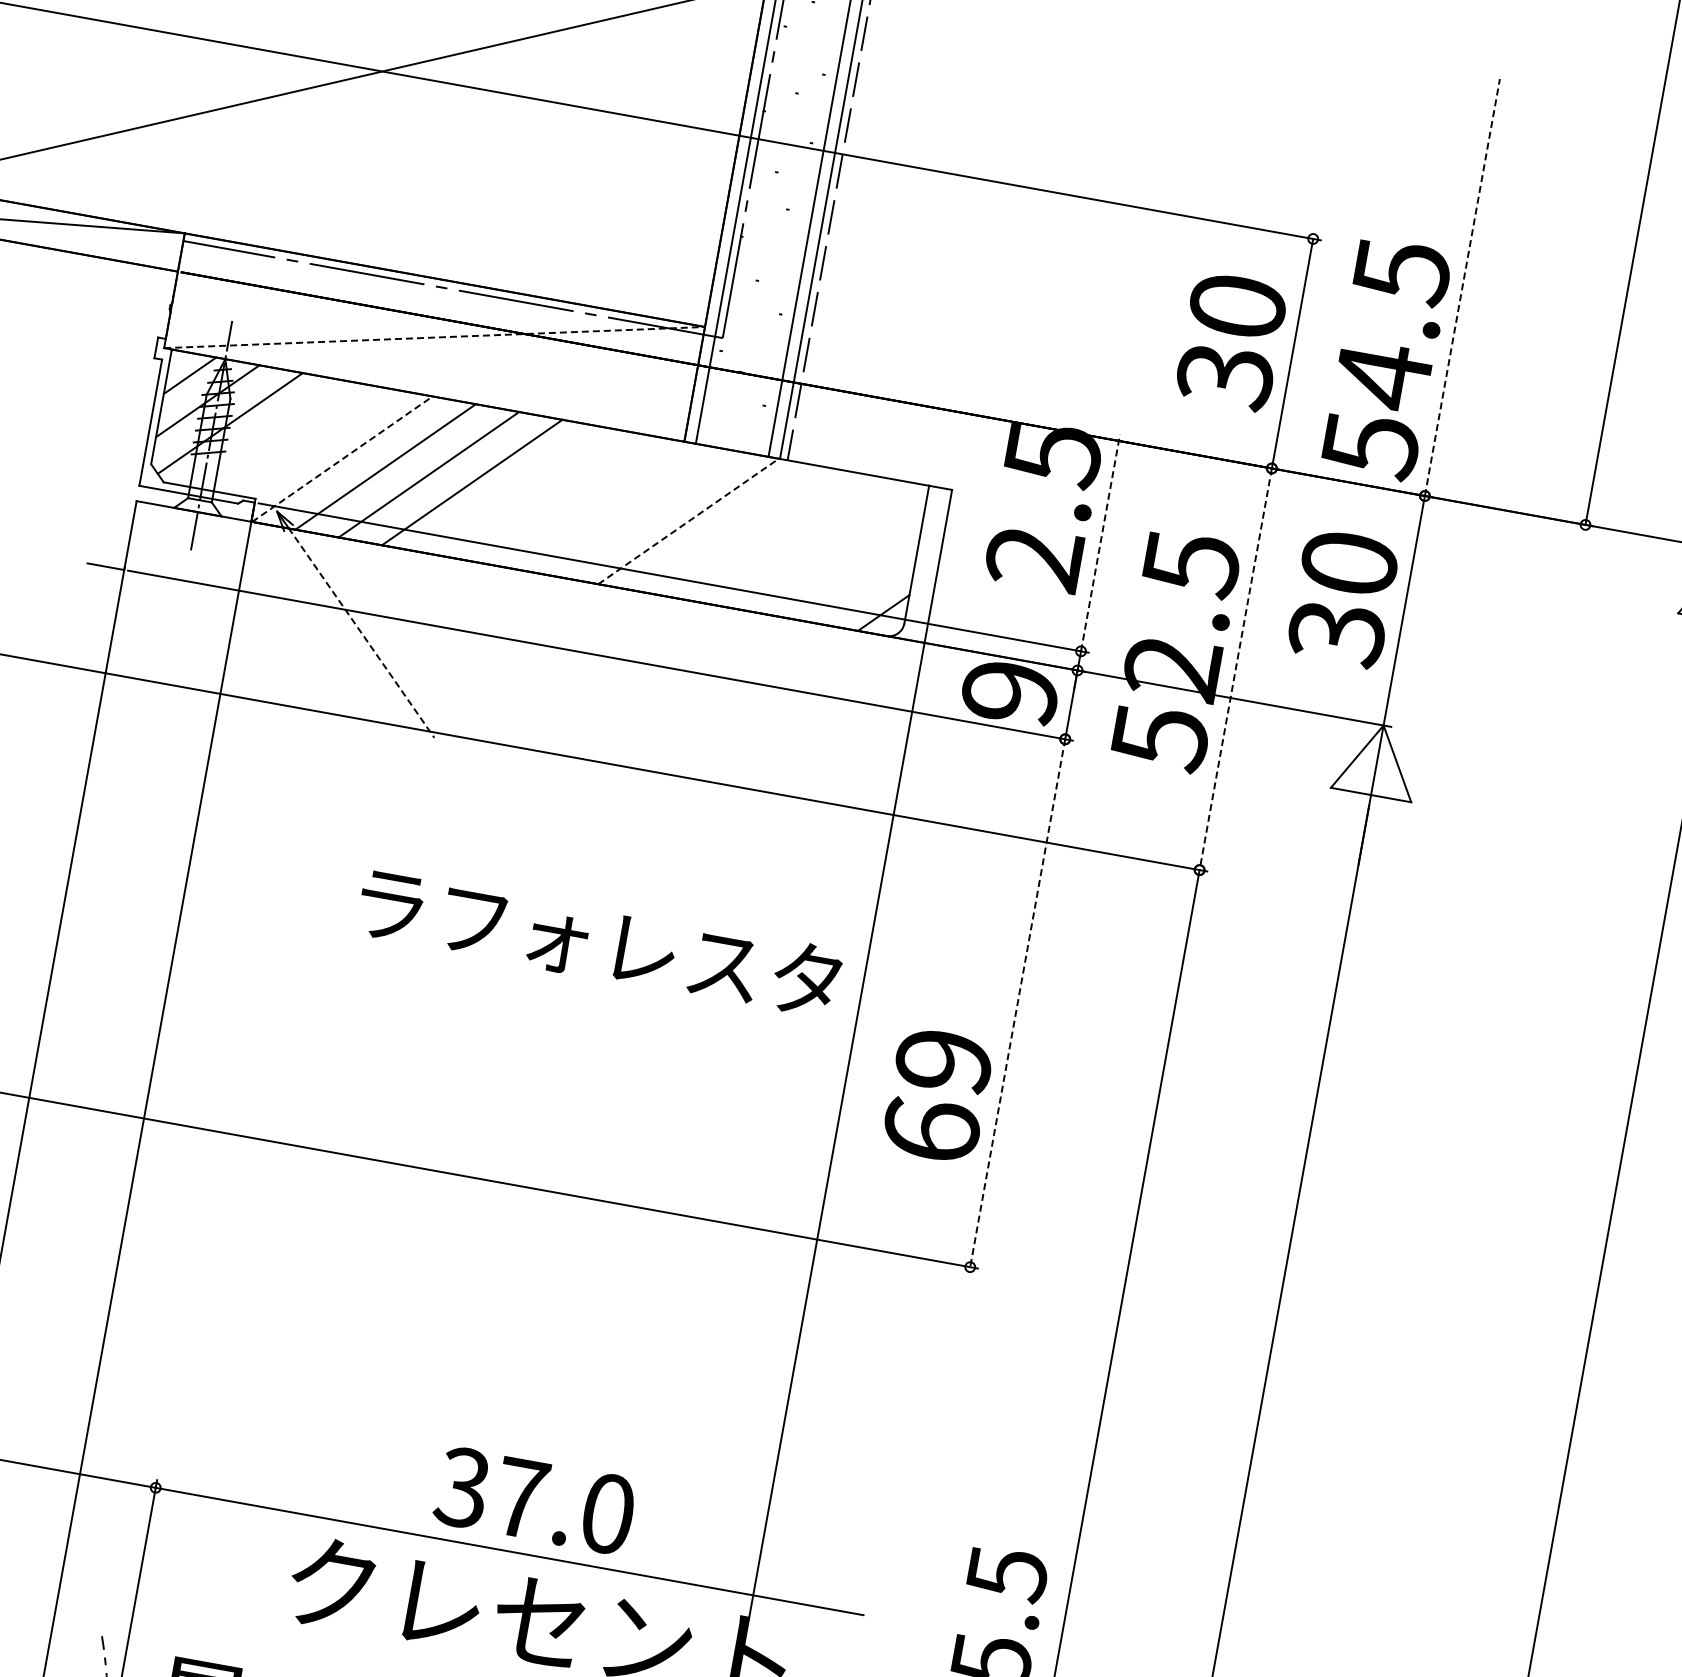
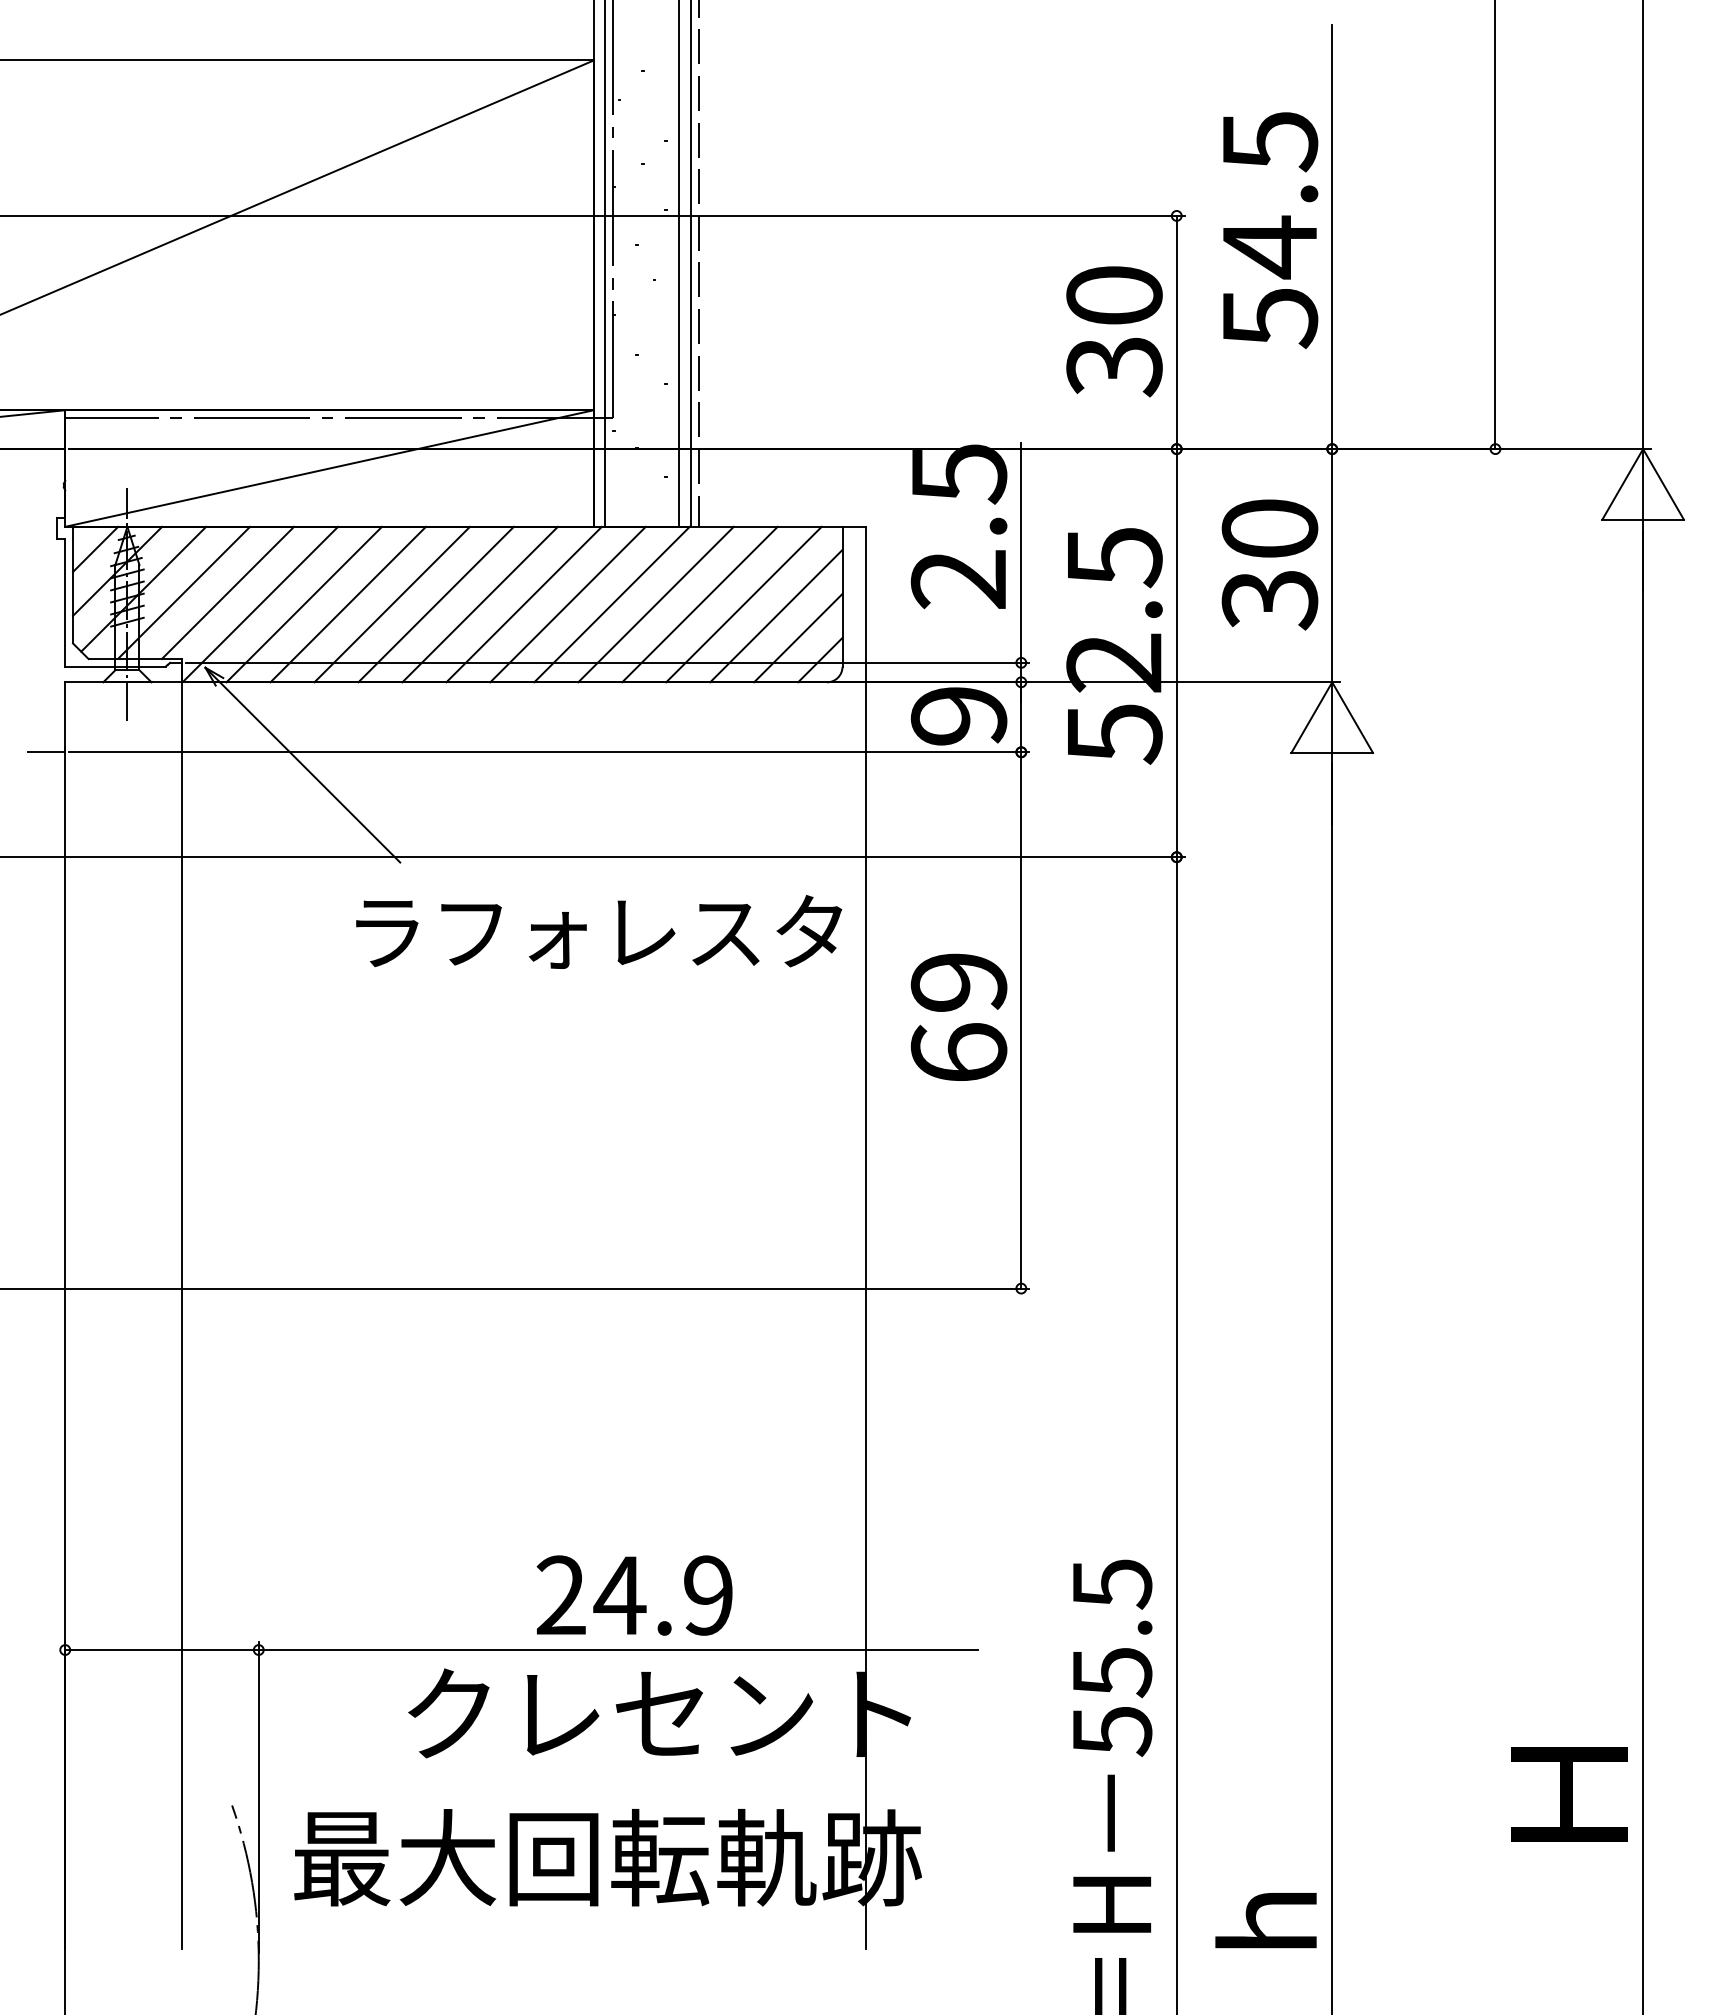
line: (1462, 287) -> (1332, 237), dashed -> solid
line: (434, 337) -> (329, 468), dashed -> solid
text: (1386, 359) -> (1270, 230), moved
line: (268, 433) -> (183, 592), added
line: (312, 441) -> (227, 592), added
line: (342, 459) -> (260, 604), dashed -> solid
line: (514, 490) -> (435, 604), added
line: (558, 497) -> (479, 604), added
line: (601, 505) -> (523, 604), added
line: (644, 513) -> (567, 604), added
line: (689, 521) -> (612, 604), dashed -> solid
line: (731, 529) -> (655, 604), added
line: (774, 536) -> (699, 604), added
line: (1100, 542) -> (1021, 552), dashed -> solid
line: (817, 544) -> (743, 604), added
line: (848, 561) -> (776, 615), added
line: (866, 586) -> (798, 637), added
line: (361, 633) -> (309, 772), dashed -> solid
line: (1235, 669) -> (1176, 653), dashed -> solid
text: (600, 942) -> (599, 931), moved
line: (1017, 1003) -> (1021, 1020), dashed -> solid
text: (937, 1094) -> (958, 1016), moved
text: (534, 1500) -> (633, 1595), 37.0 -> 24.9

